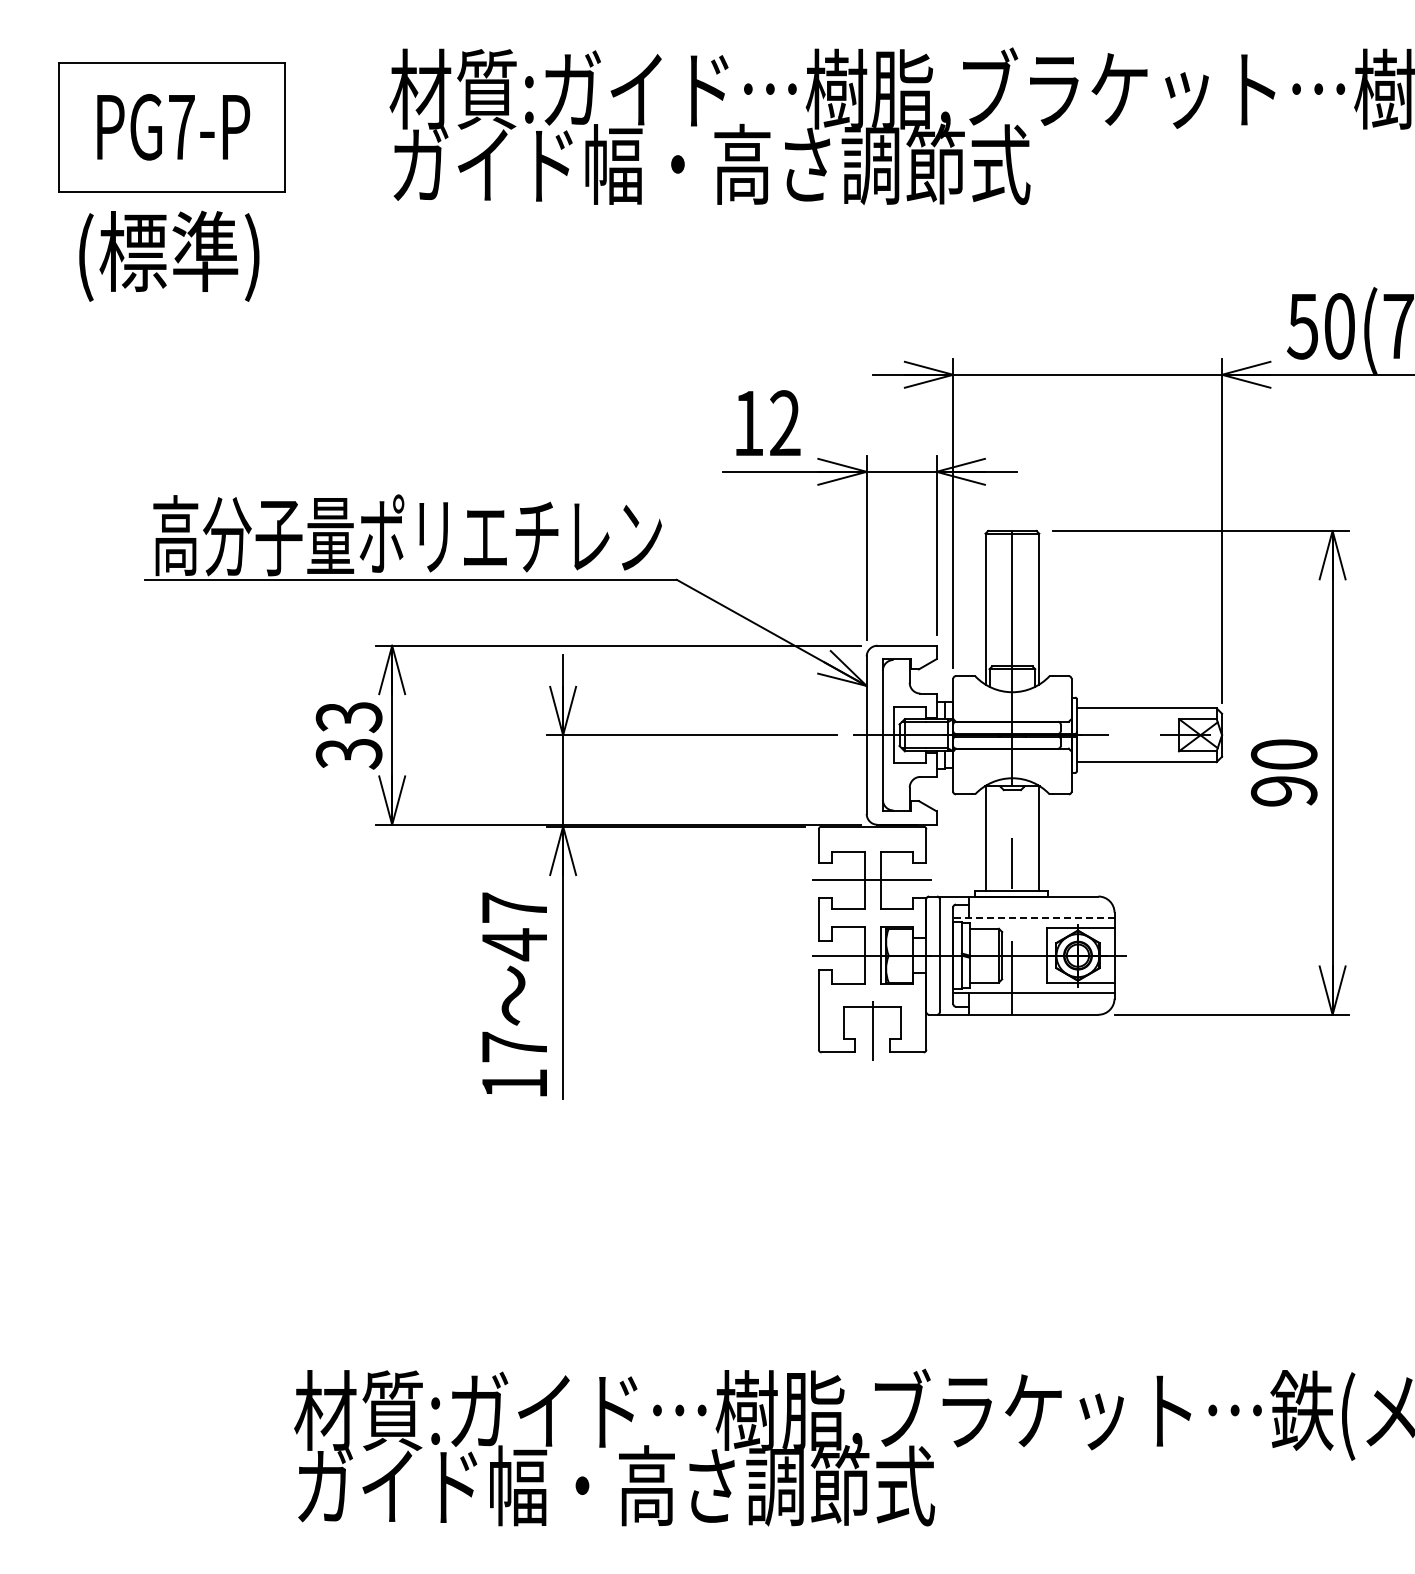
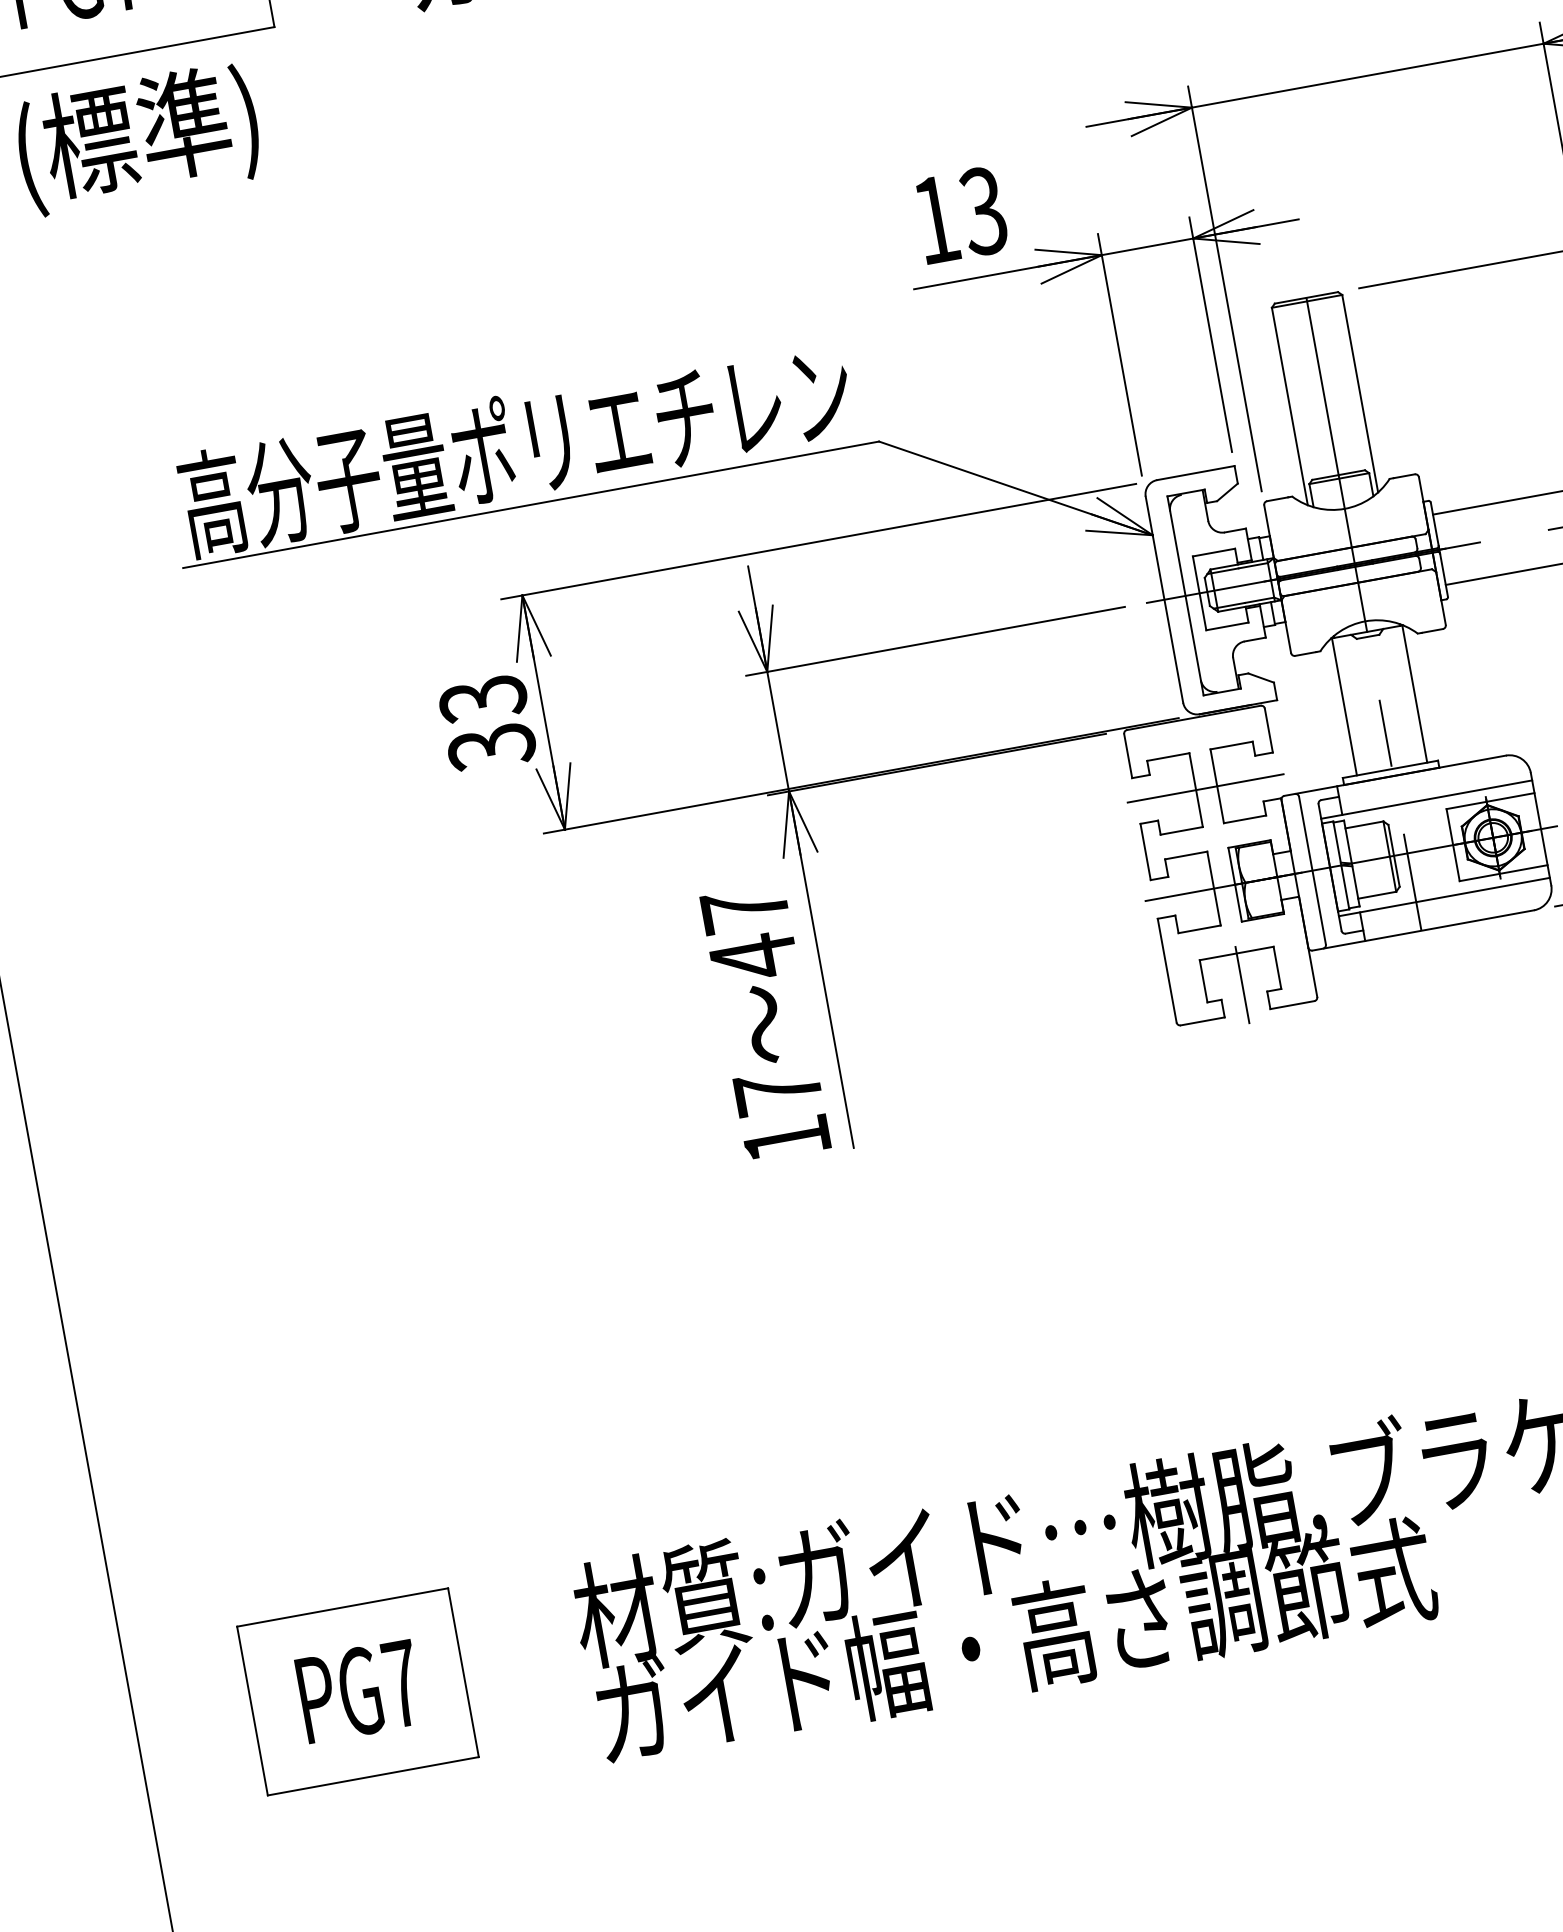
text: (784, 423) -> (982, 211), 12 -> 13
line: (1033, 918) -> (1426, 799), dashed -> solid
part: (122, 1434) -> (357, 1691), added

